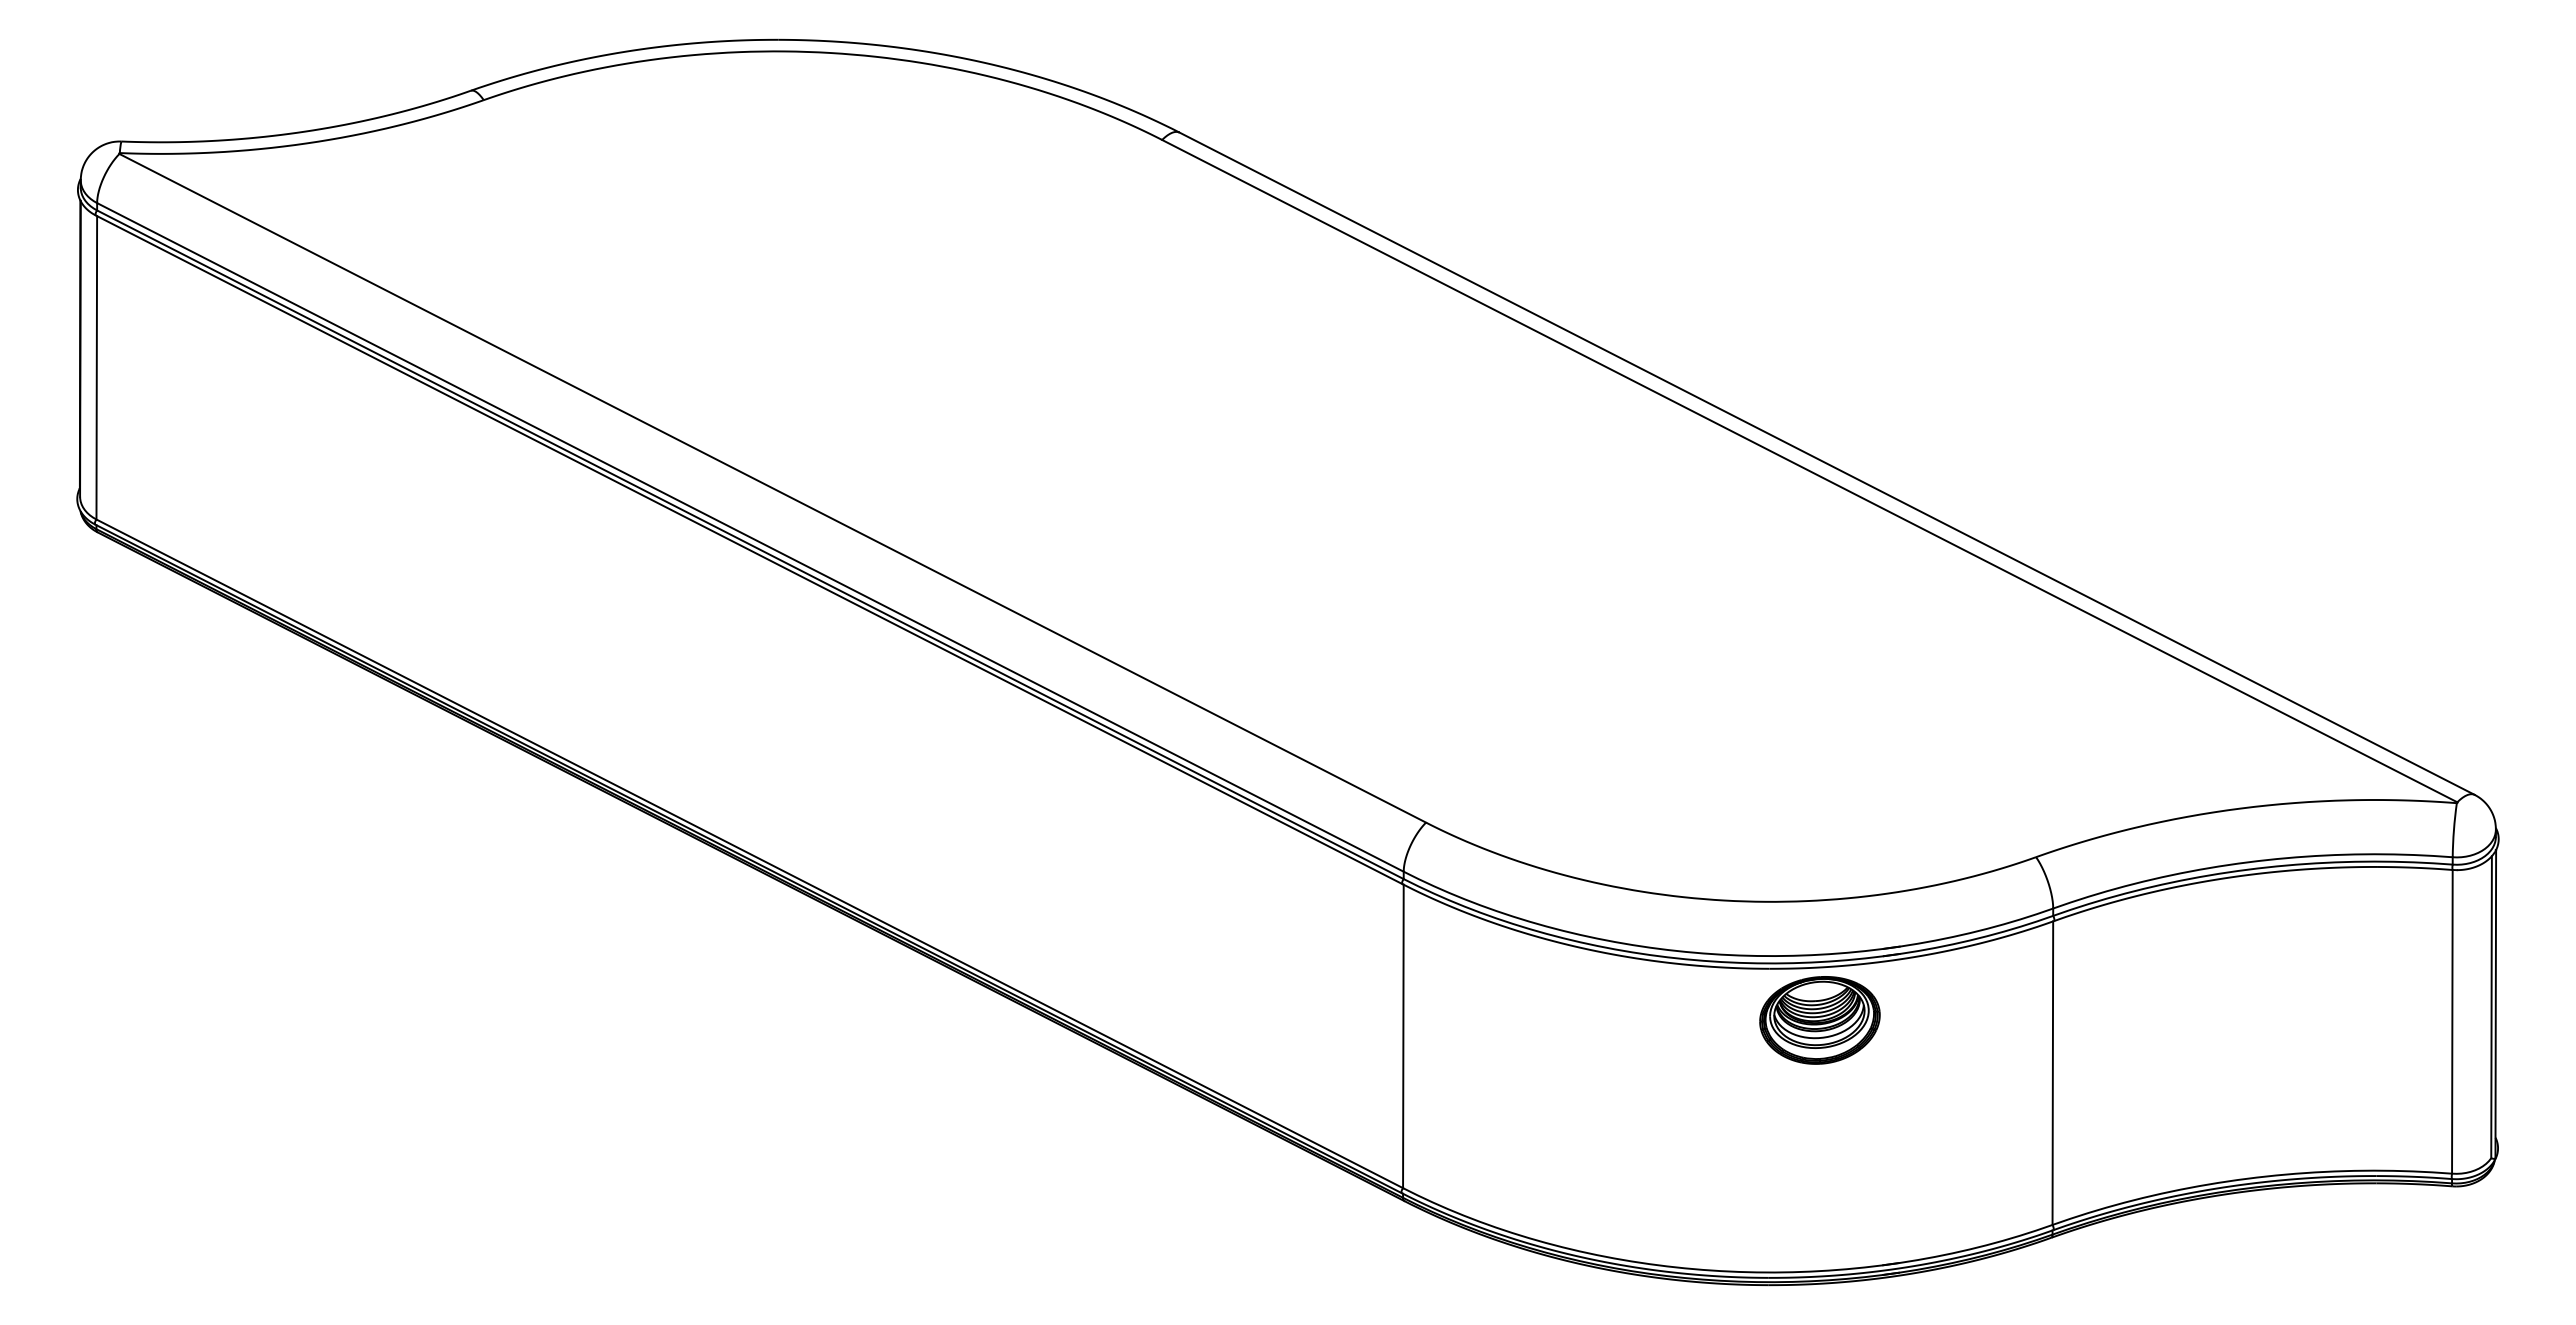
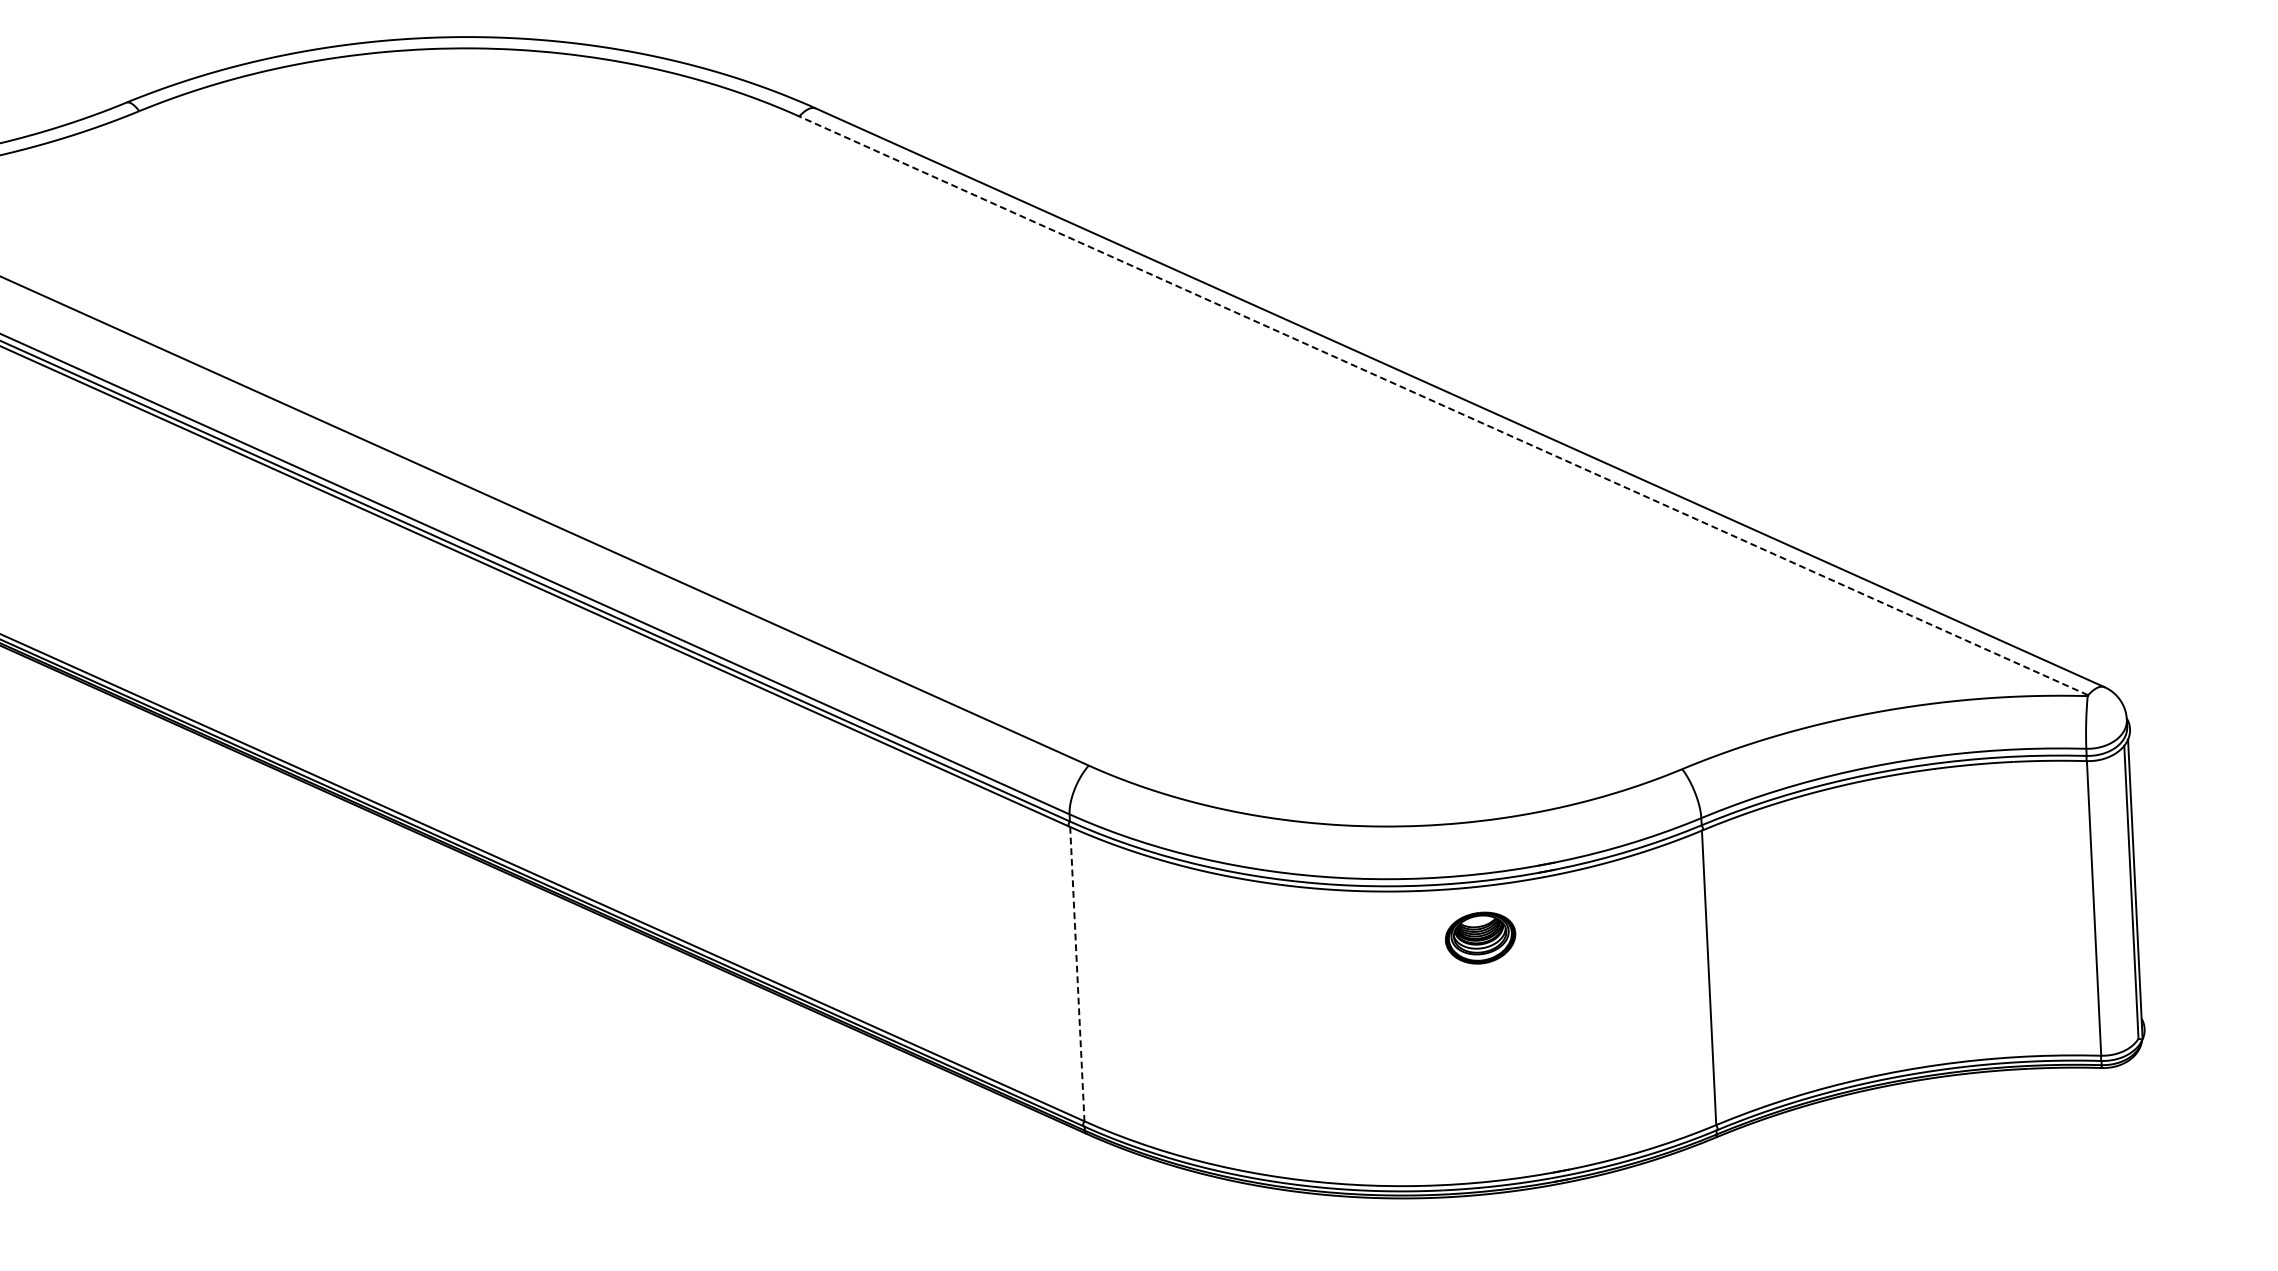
line: (1809, 470) -> (1443, 405), solid -> dashed
part: (1819, 1020) -> (1480, 938), size x0.6
line: (1403, 1036) -> (1077, 974), solid -> dashed

